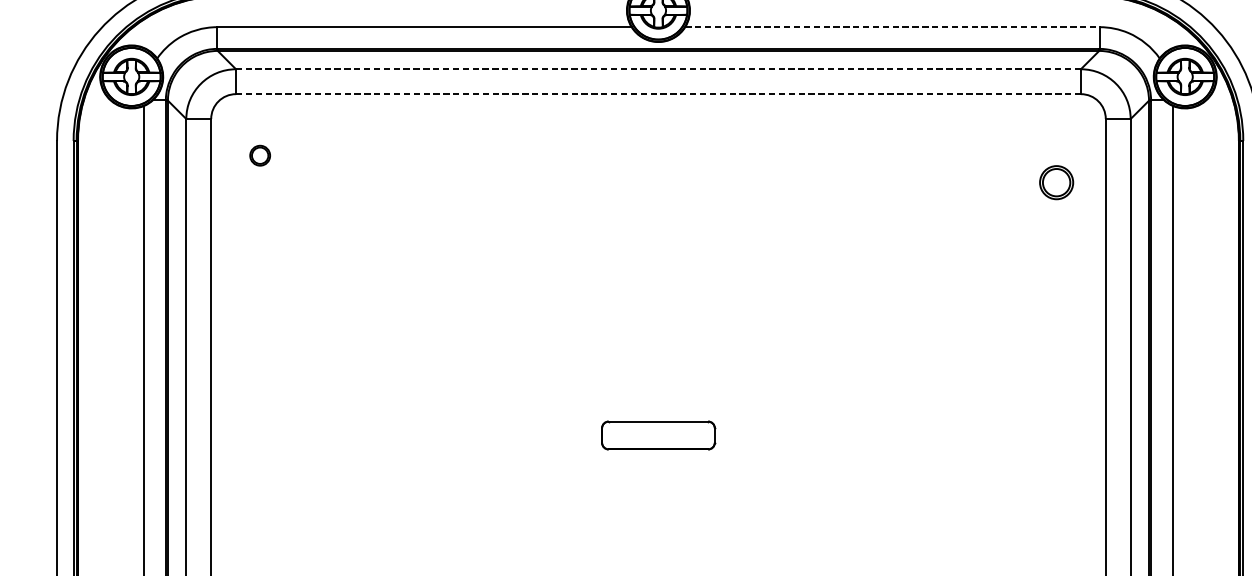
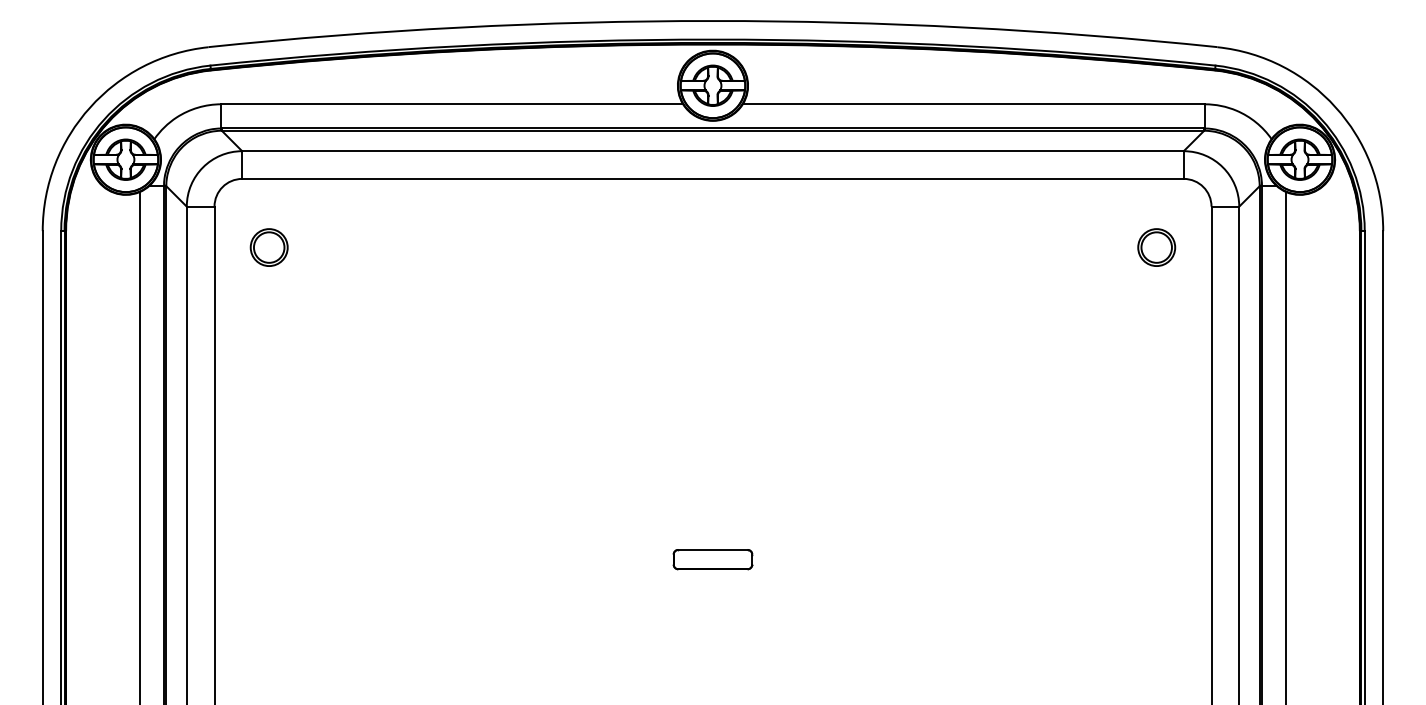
line: (892, 27) -> (973, 104), dashed -> solid
line: (658, 69) -> (712, 151), dashed -> solid
line: (658, 93) -> (712, 178), dashed -> solid
part: (259, 155) -> (268, 247), size x1.67
part: (1056, 182) -> (1156, 247), moved
part: (658, 435) -> (712, 559), size x0.62

